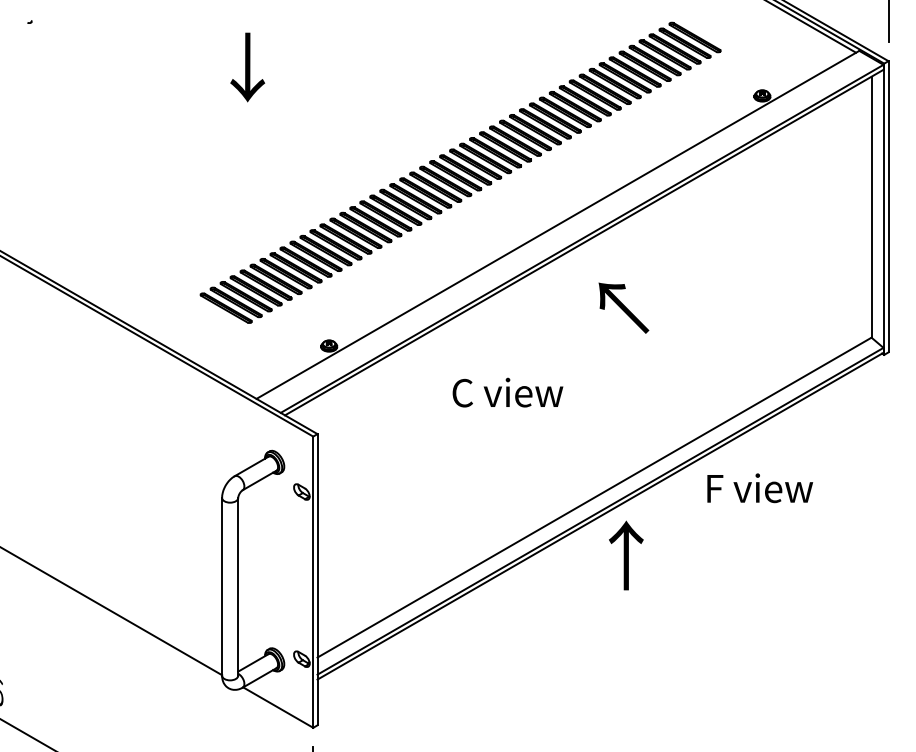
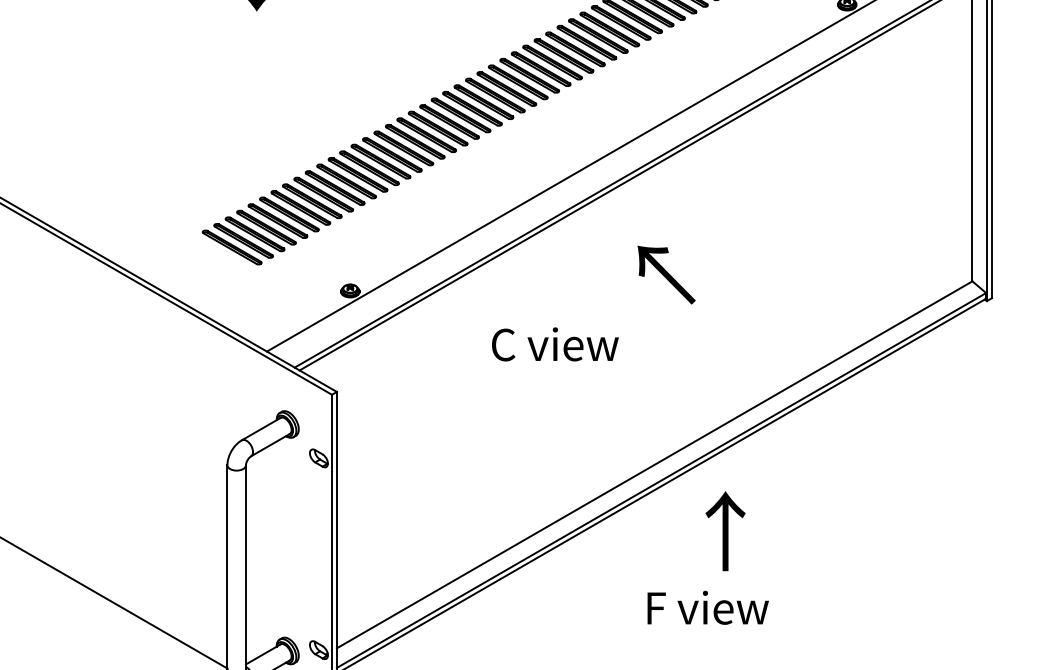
text: (623, 307) -> (666, 274), moved
text: (760, 488) -> (708, 608), moved
text: (626, 555) -> (725, 531), moved

